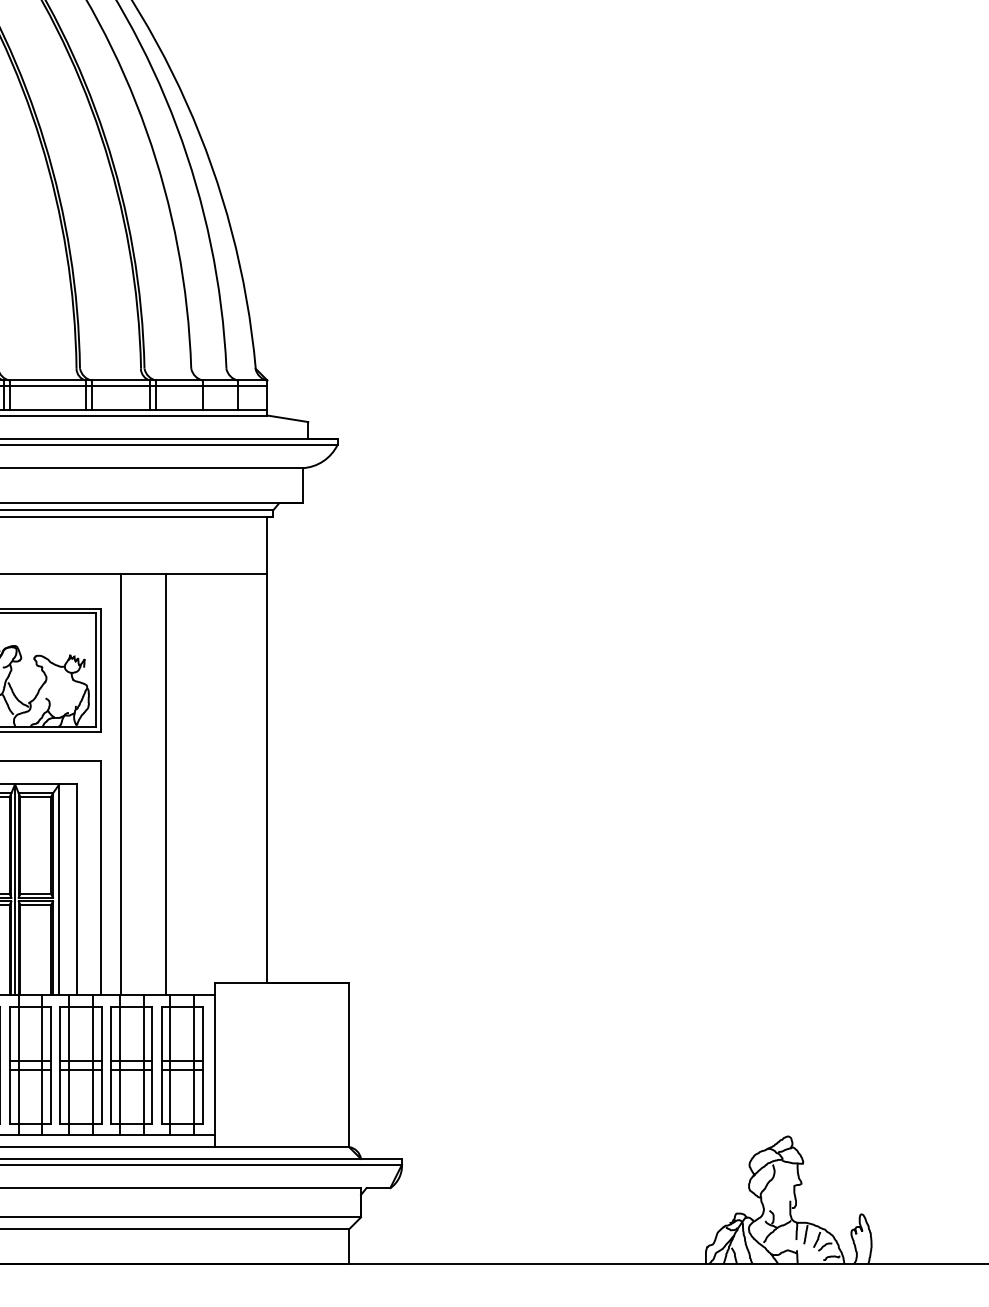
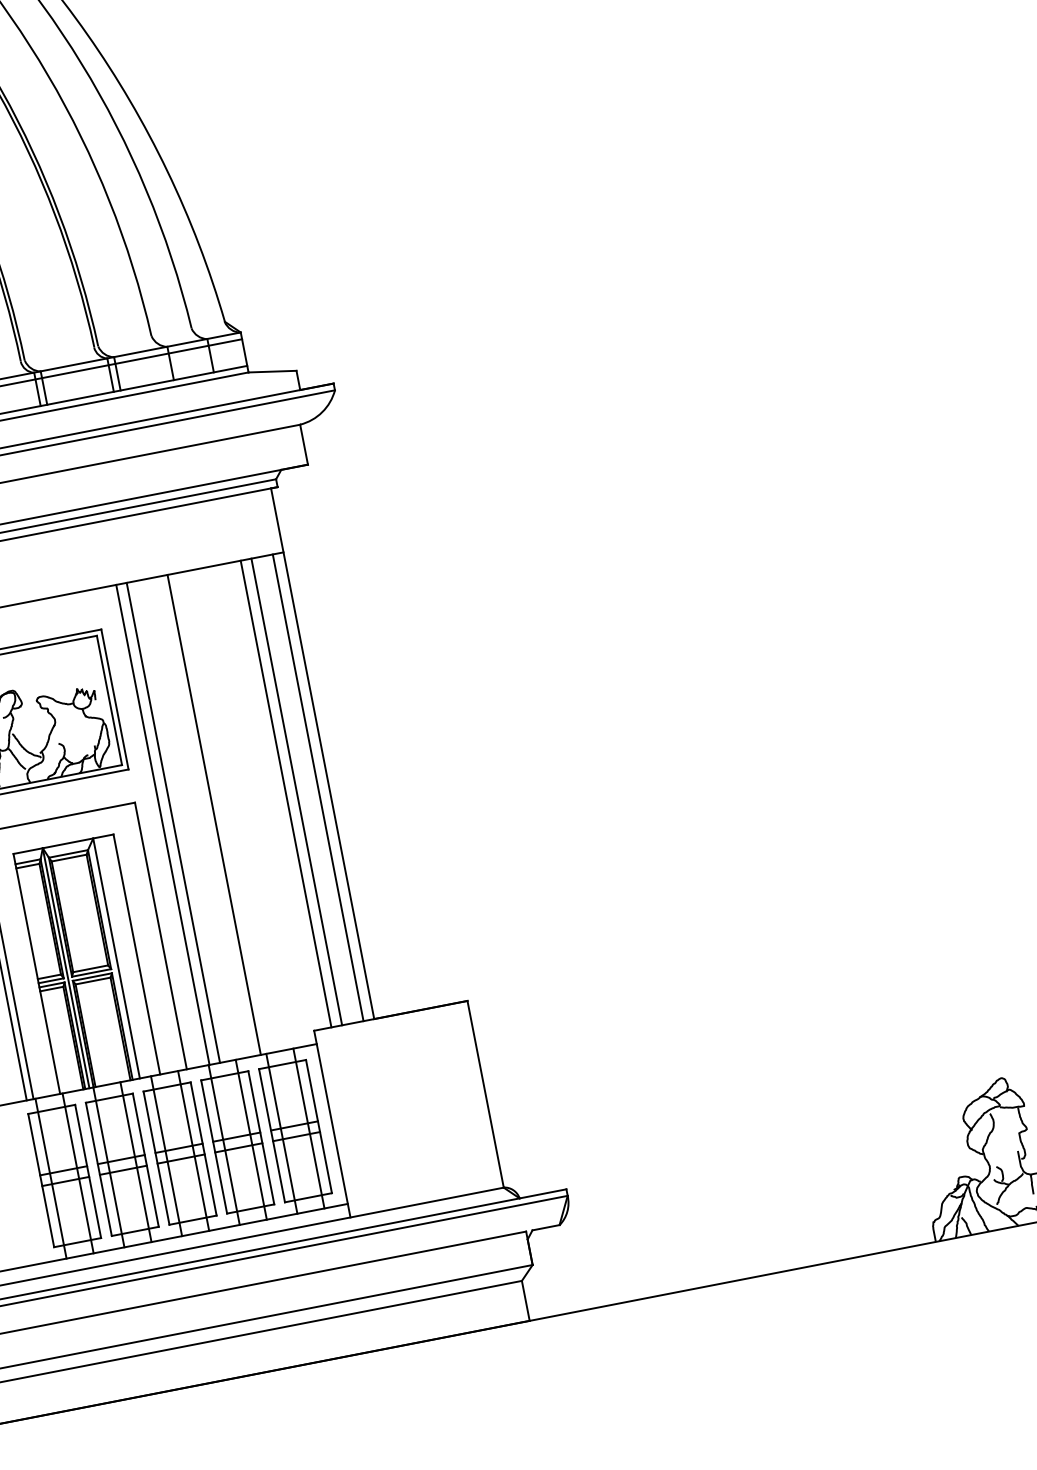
line: (229, 778) -> (285, 794), added
line: (239, 778) -> (297, 792), added
line: (258, 778) -> (318, 787), added
line: (129, 784) -> (173, 823), added

